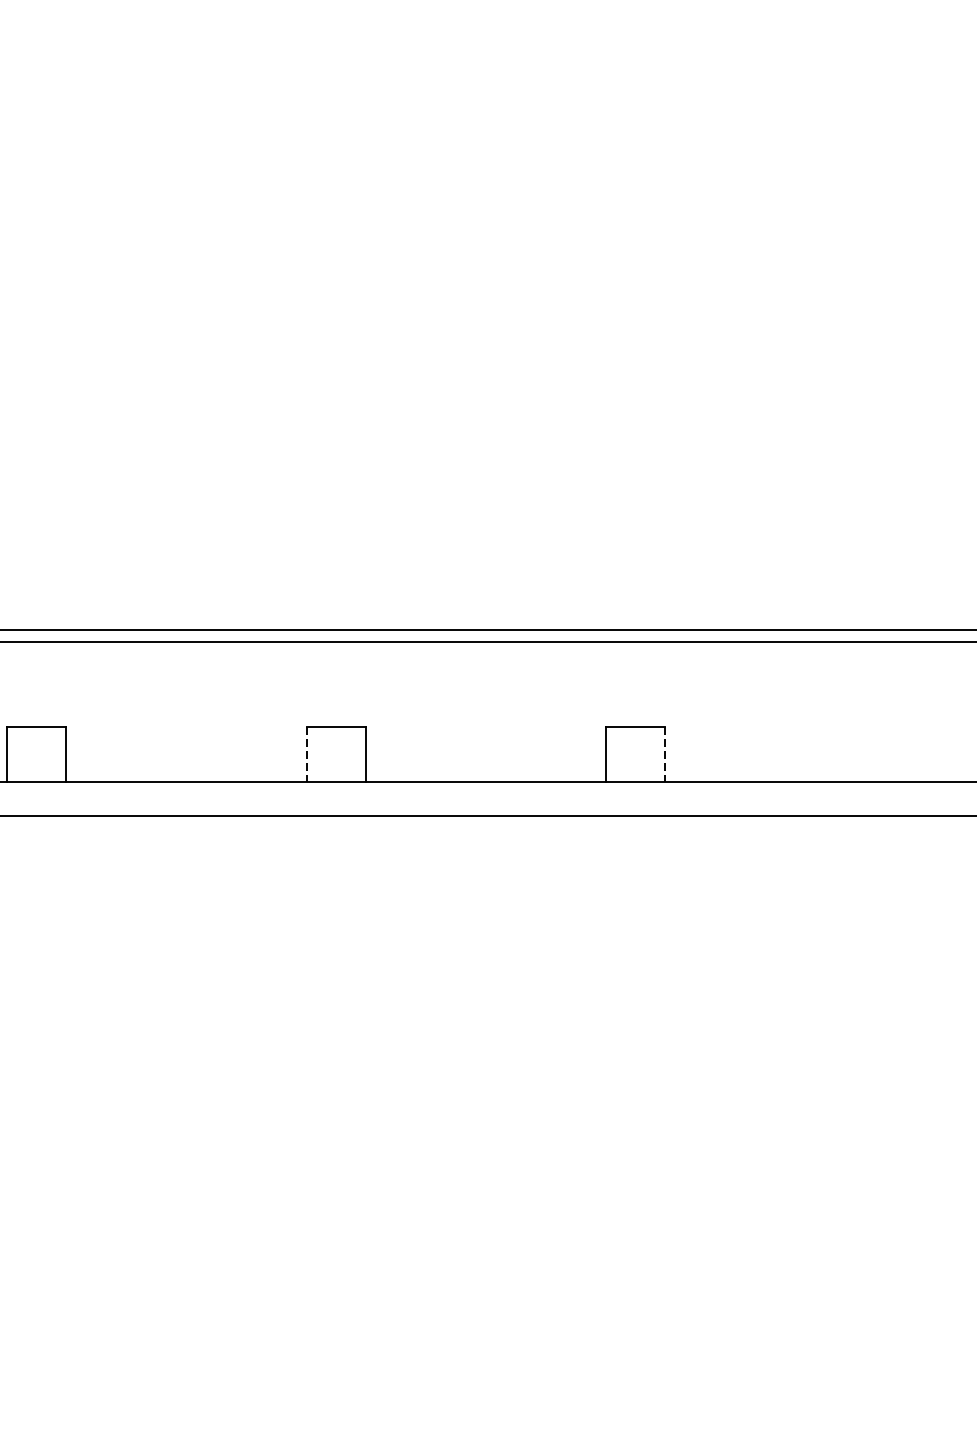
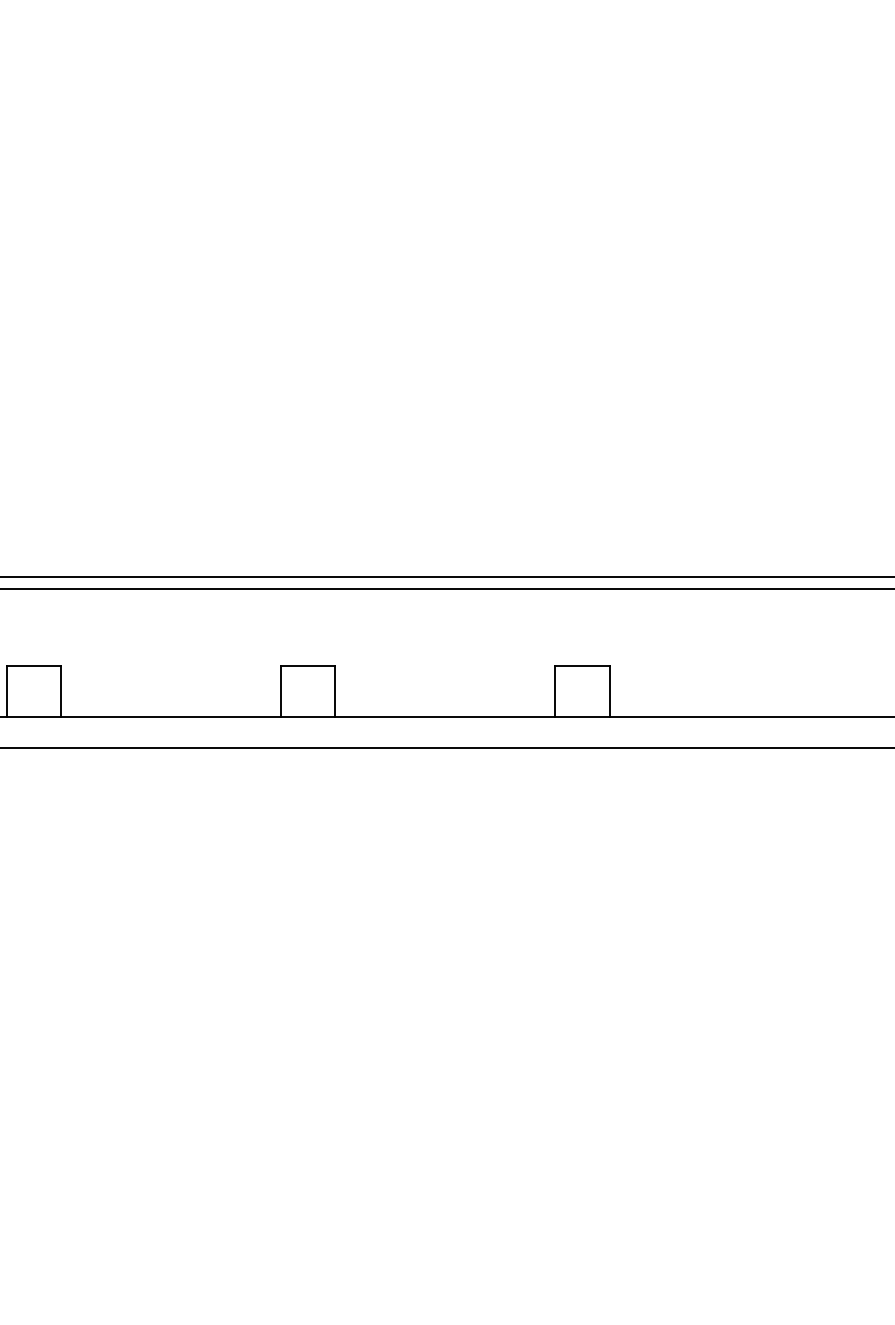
line: (306, 754) -> (280, 691), dashed -> solid
line: (665, 754) -> (609, 691), dashed -> solid

